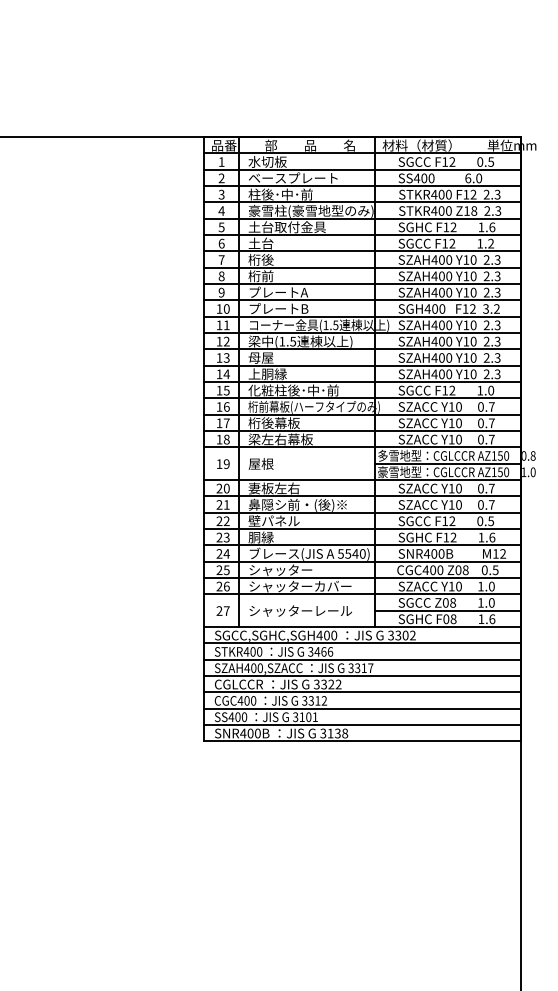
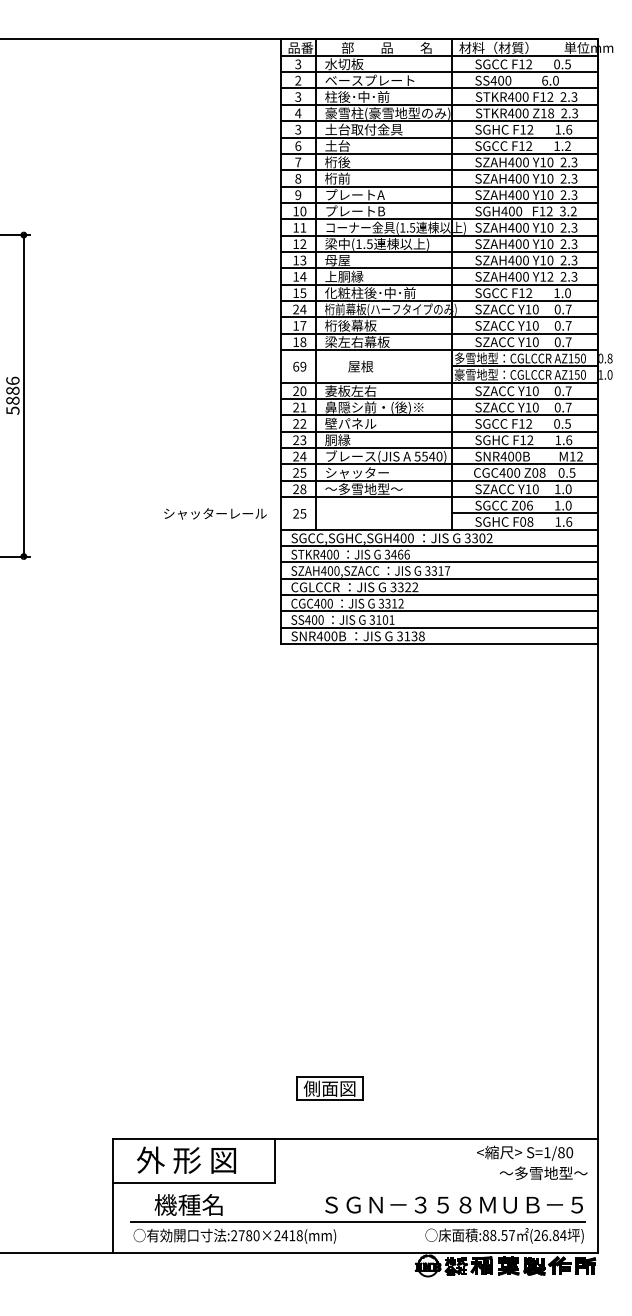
text: (221, 162) -> (298, 64), 1 -> 3
text: (221, 226) -> (298, 128), 5 -> 3
text: (473, 373) -> (550, 276), Y10 -> Y12
text: (222, 406) -> (299, 309), 16 -> 24
text: (219, 463) -> (296, 366), 19 -> 69
text: (260, 463) -> (360, 366), moved
text: (226, 586) -> (303, 489), 26 -> 28
text: (299, 586) -> (376, 489), シャッターカバー -> ～多雪地型～
text: (452, 602) -> (529, 505), Z08 -> Z06
text: (226, 610) -> (303, 513), 27 -> 25
text: (300, 610) -> (215, 513), moved

